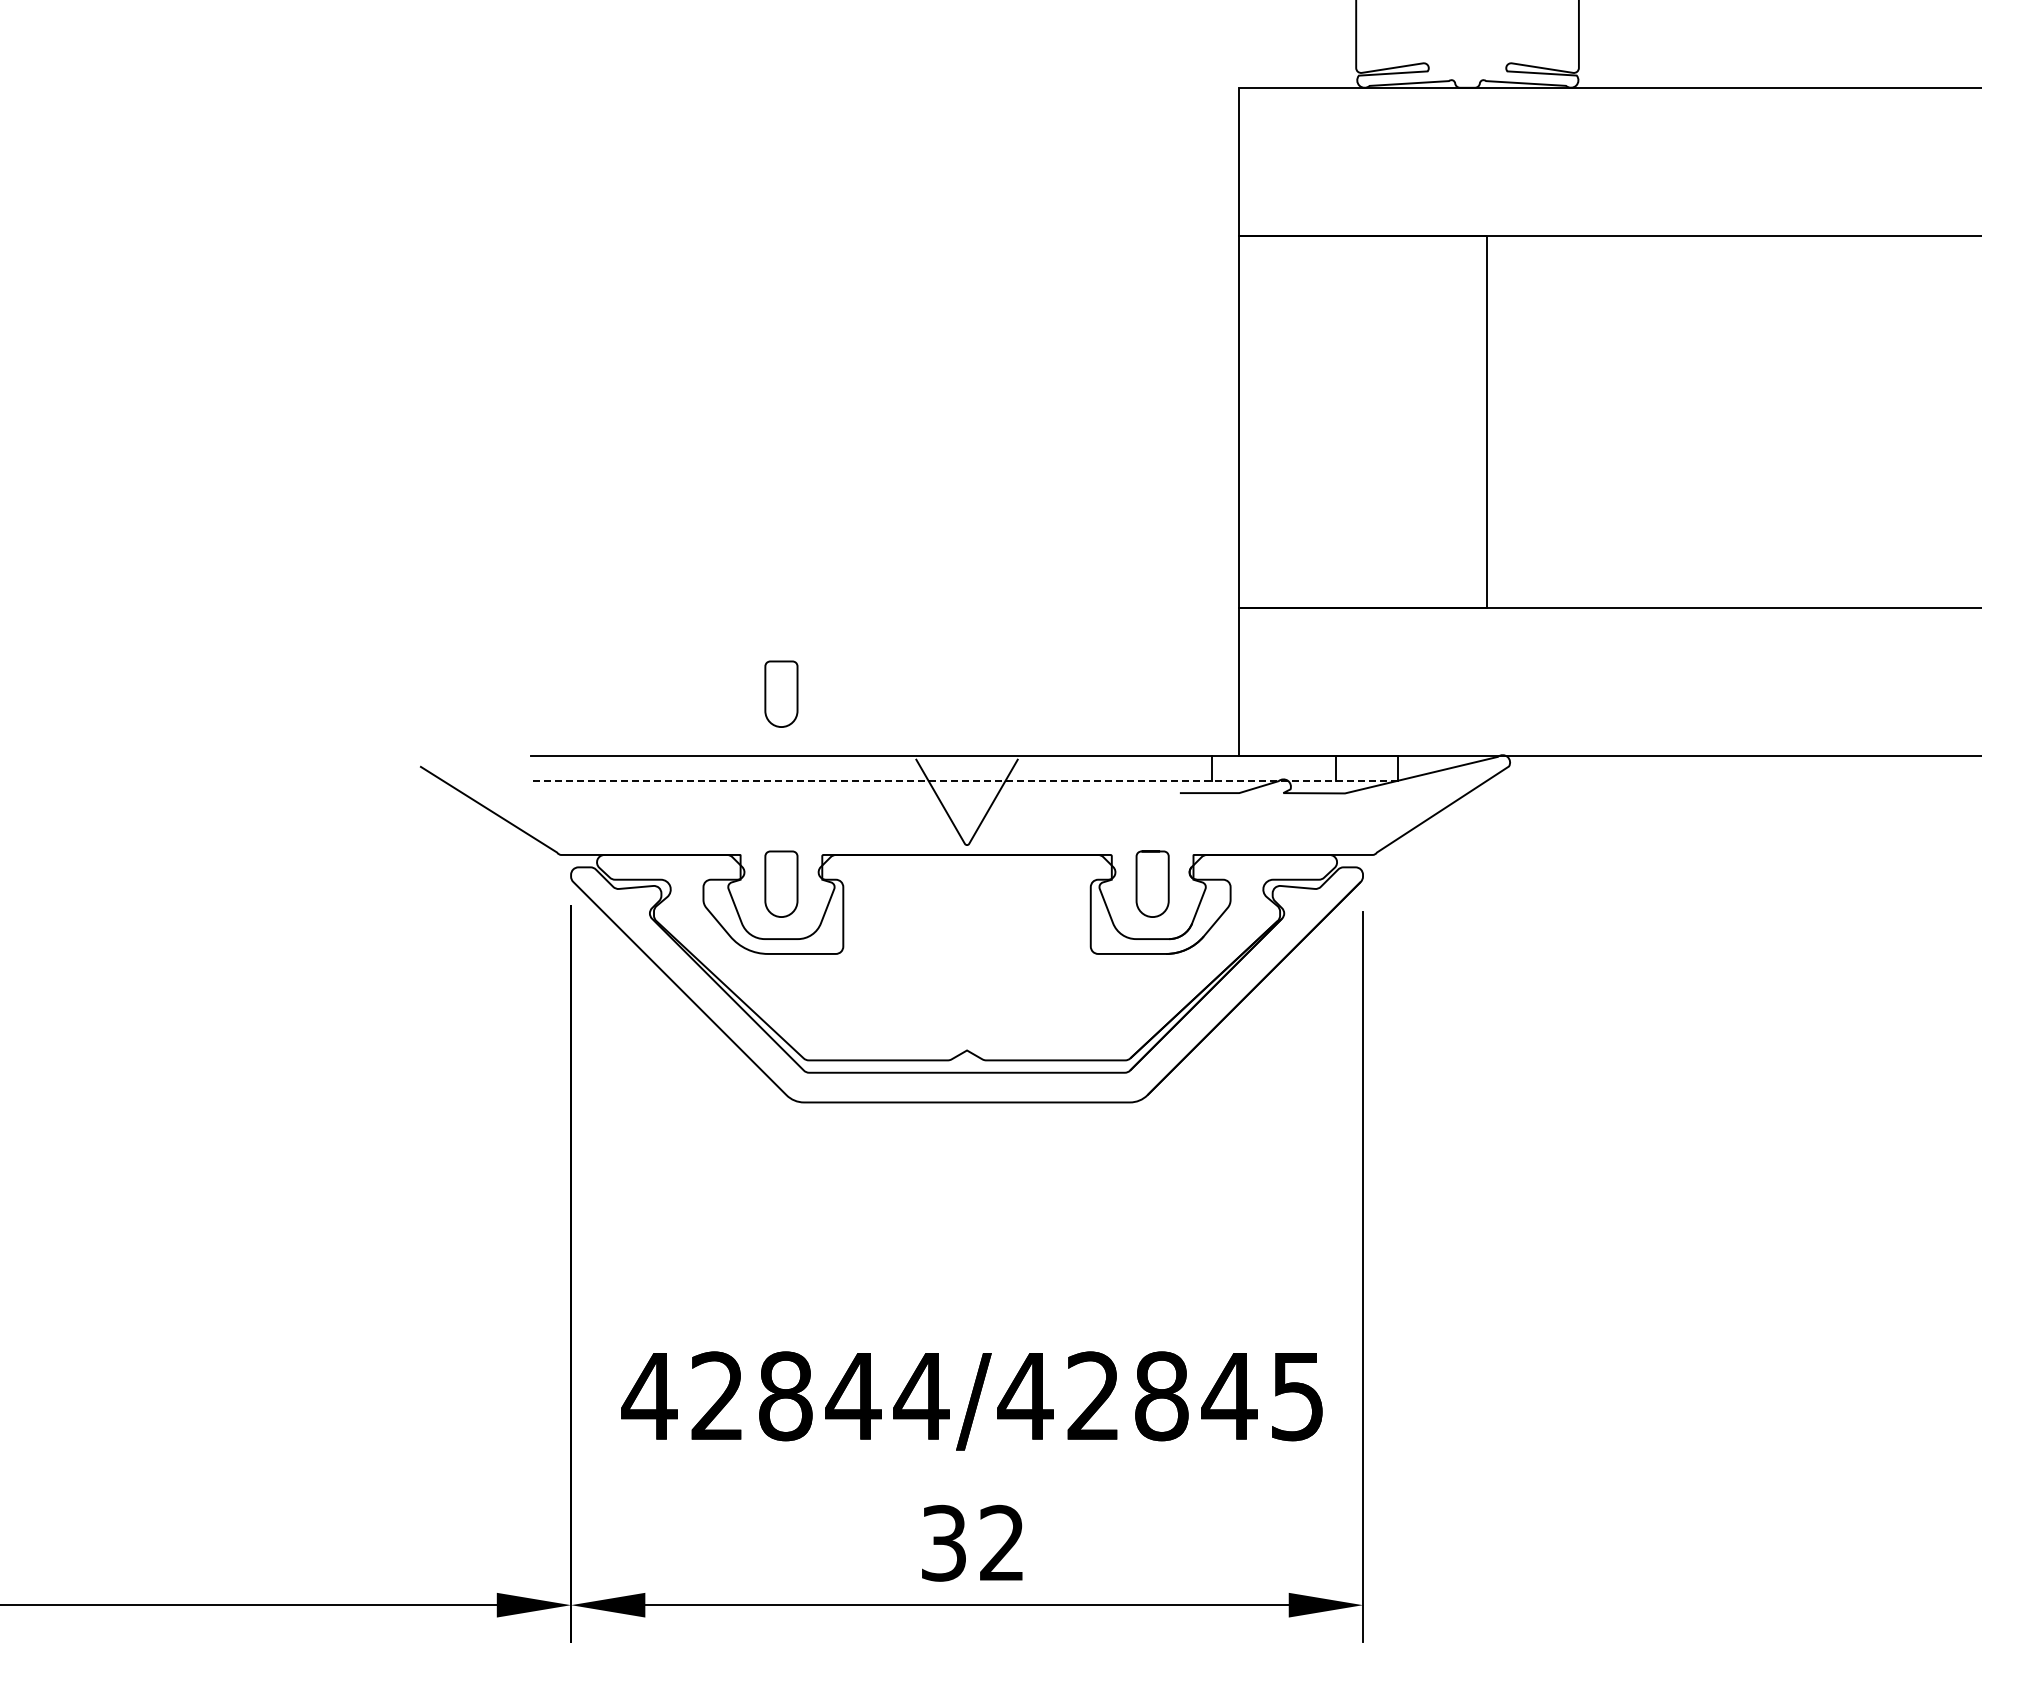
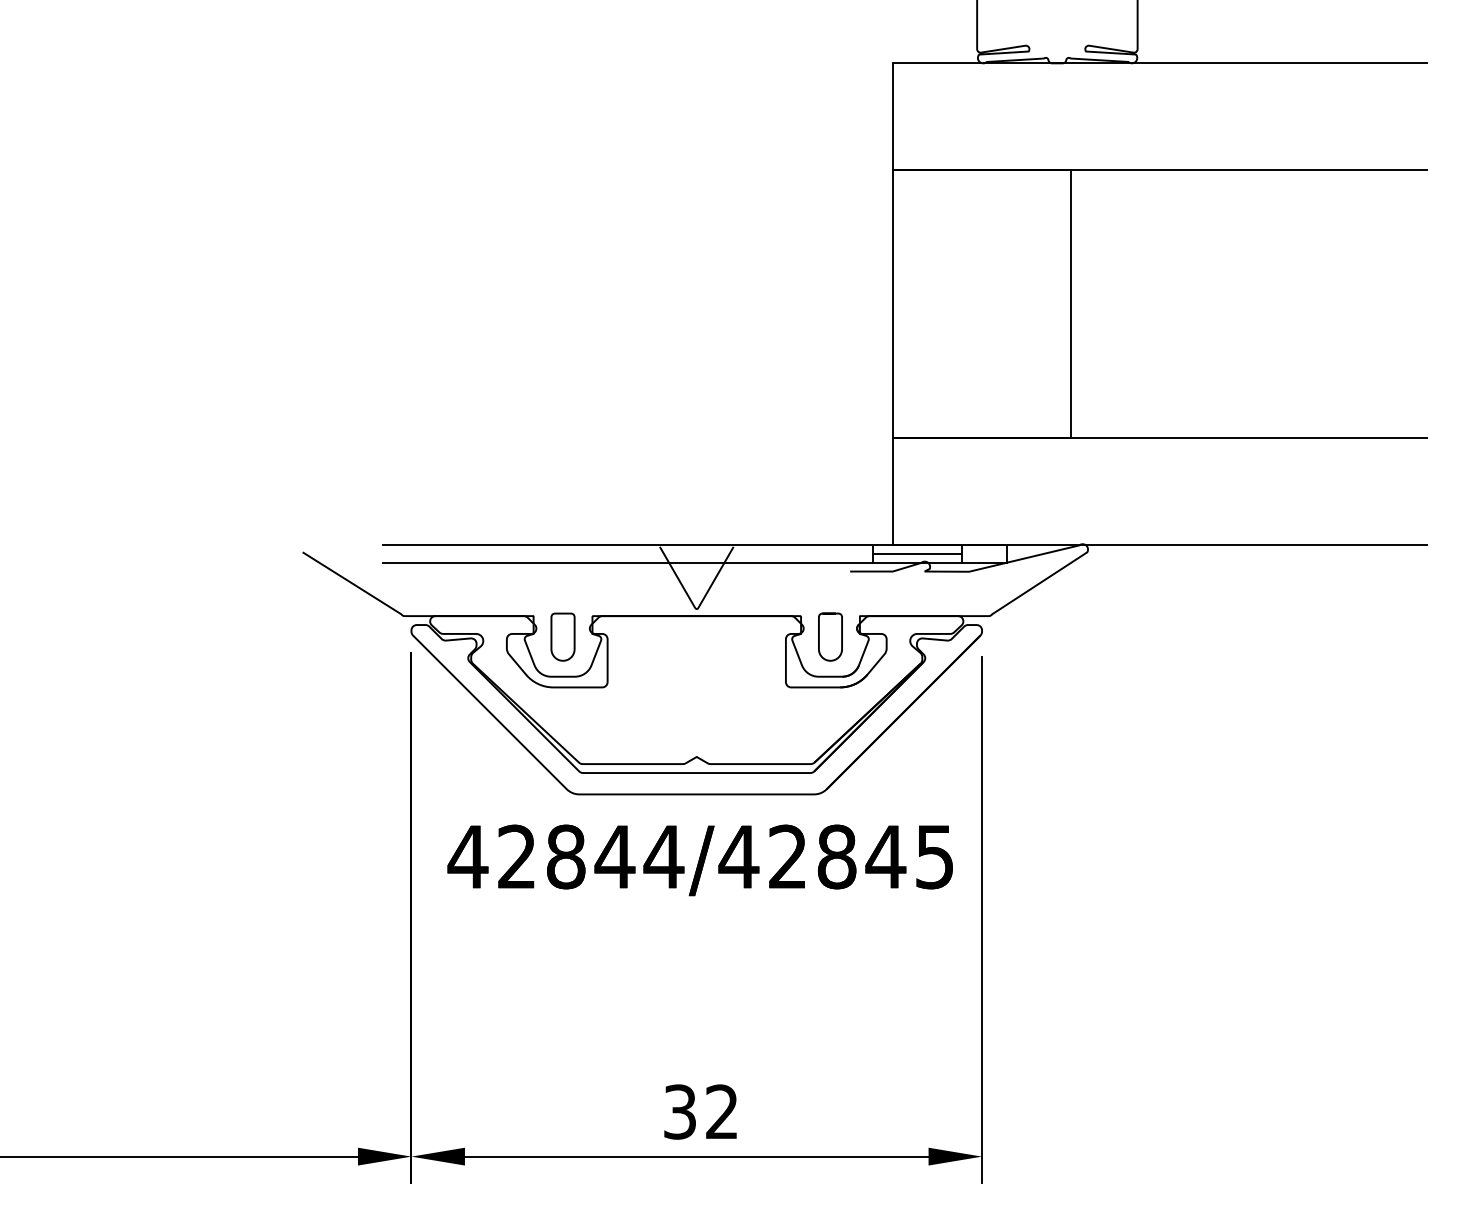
part: (781, 693) -> (563, 499), removed
line: (1273, 768) -> (917, 553), added
line: (964, 780) -> (694, 562), dashed -> solid
text: (971, 1400) -> (699, 860), moved

